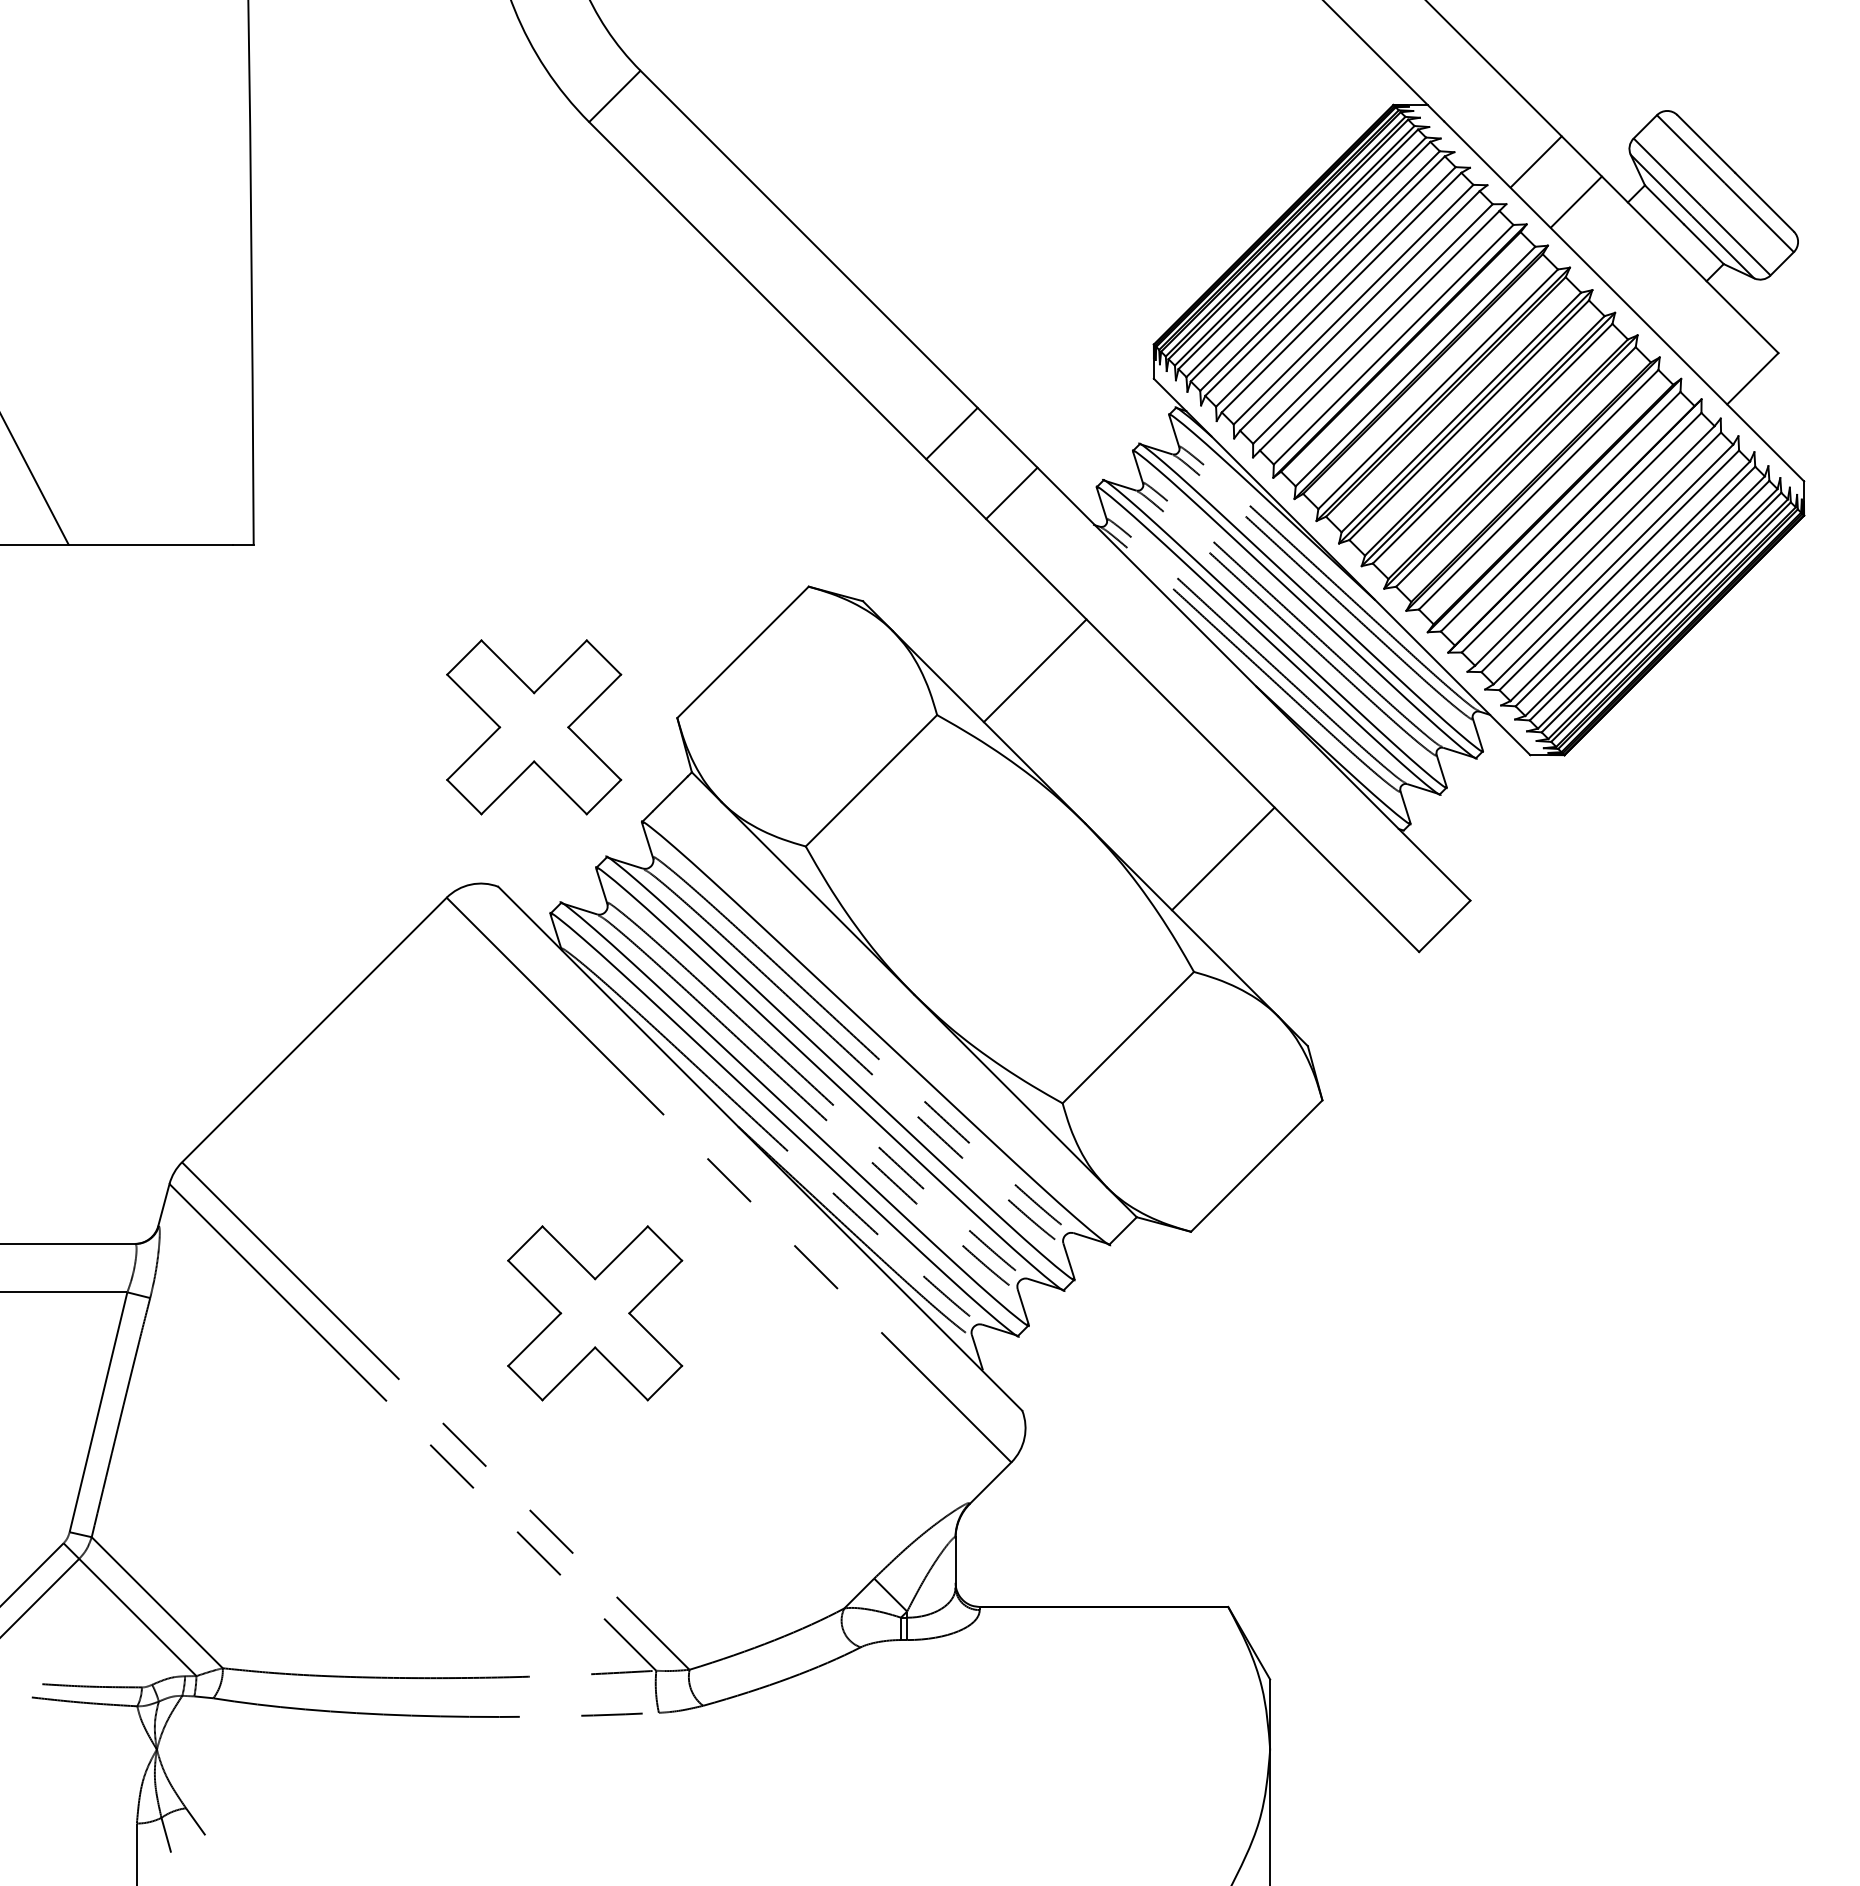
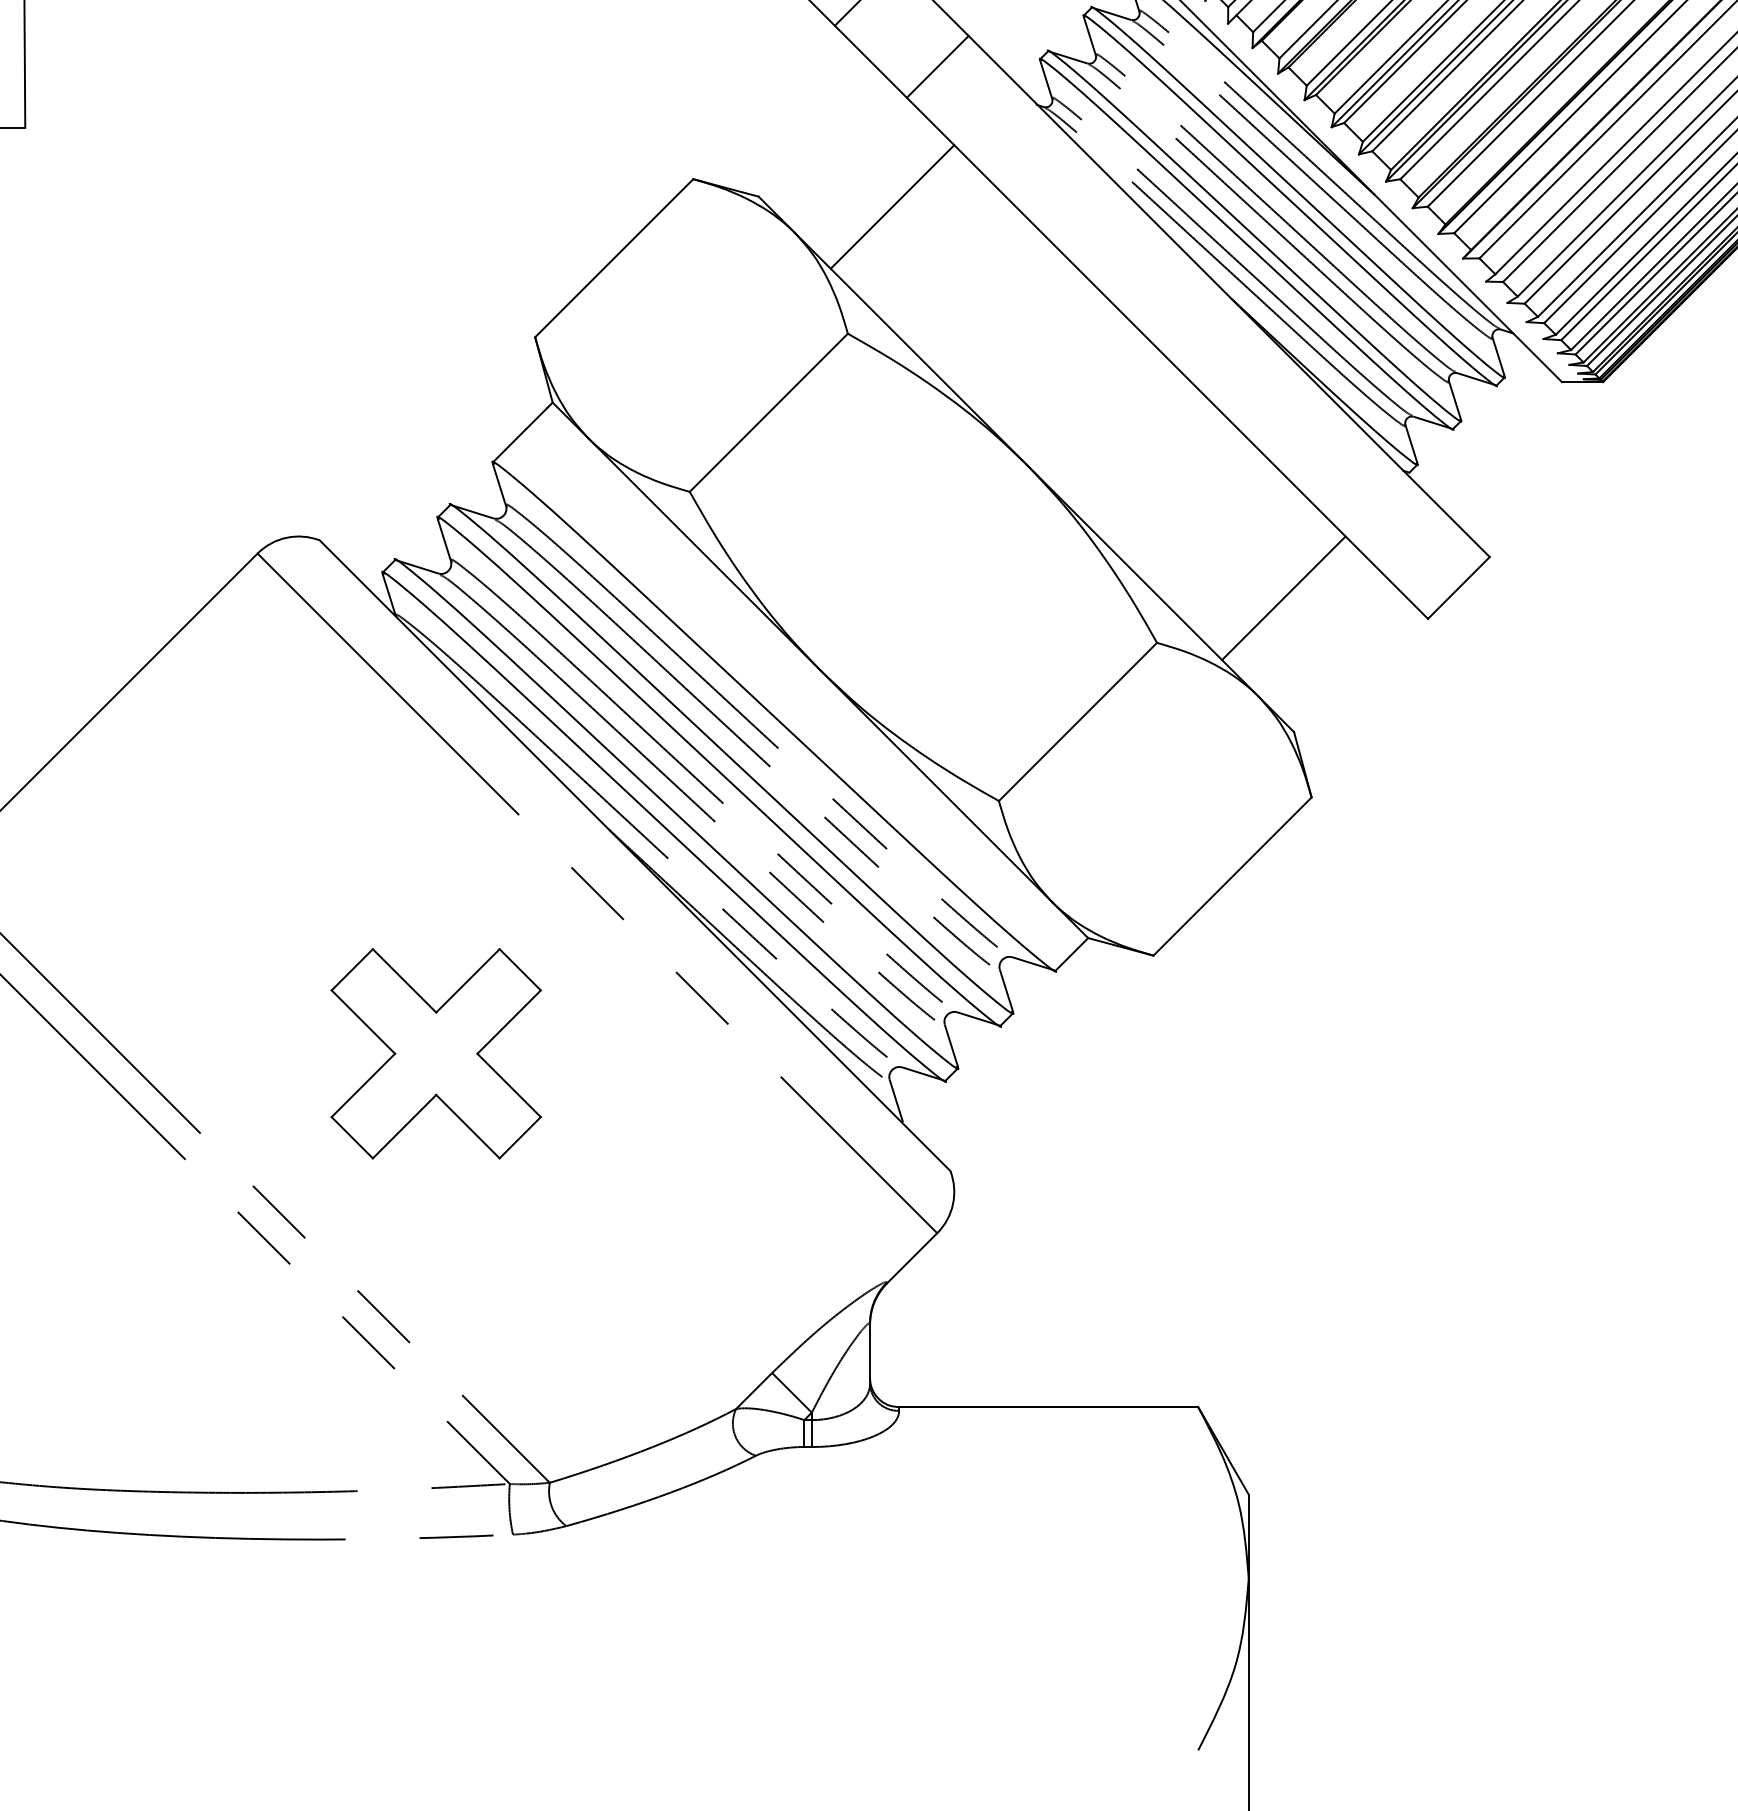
line: (1034, 670) -> (891, 206), moved
part: (534, 727) -> (363, 348), removed
line: (1223, 858) -> (1284, 597), moved

